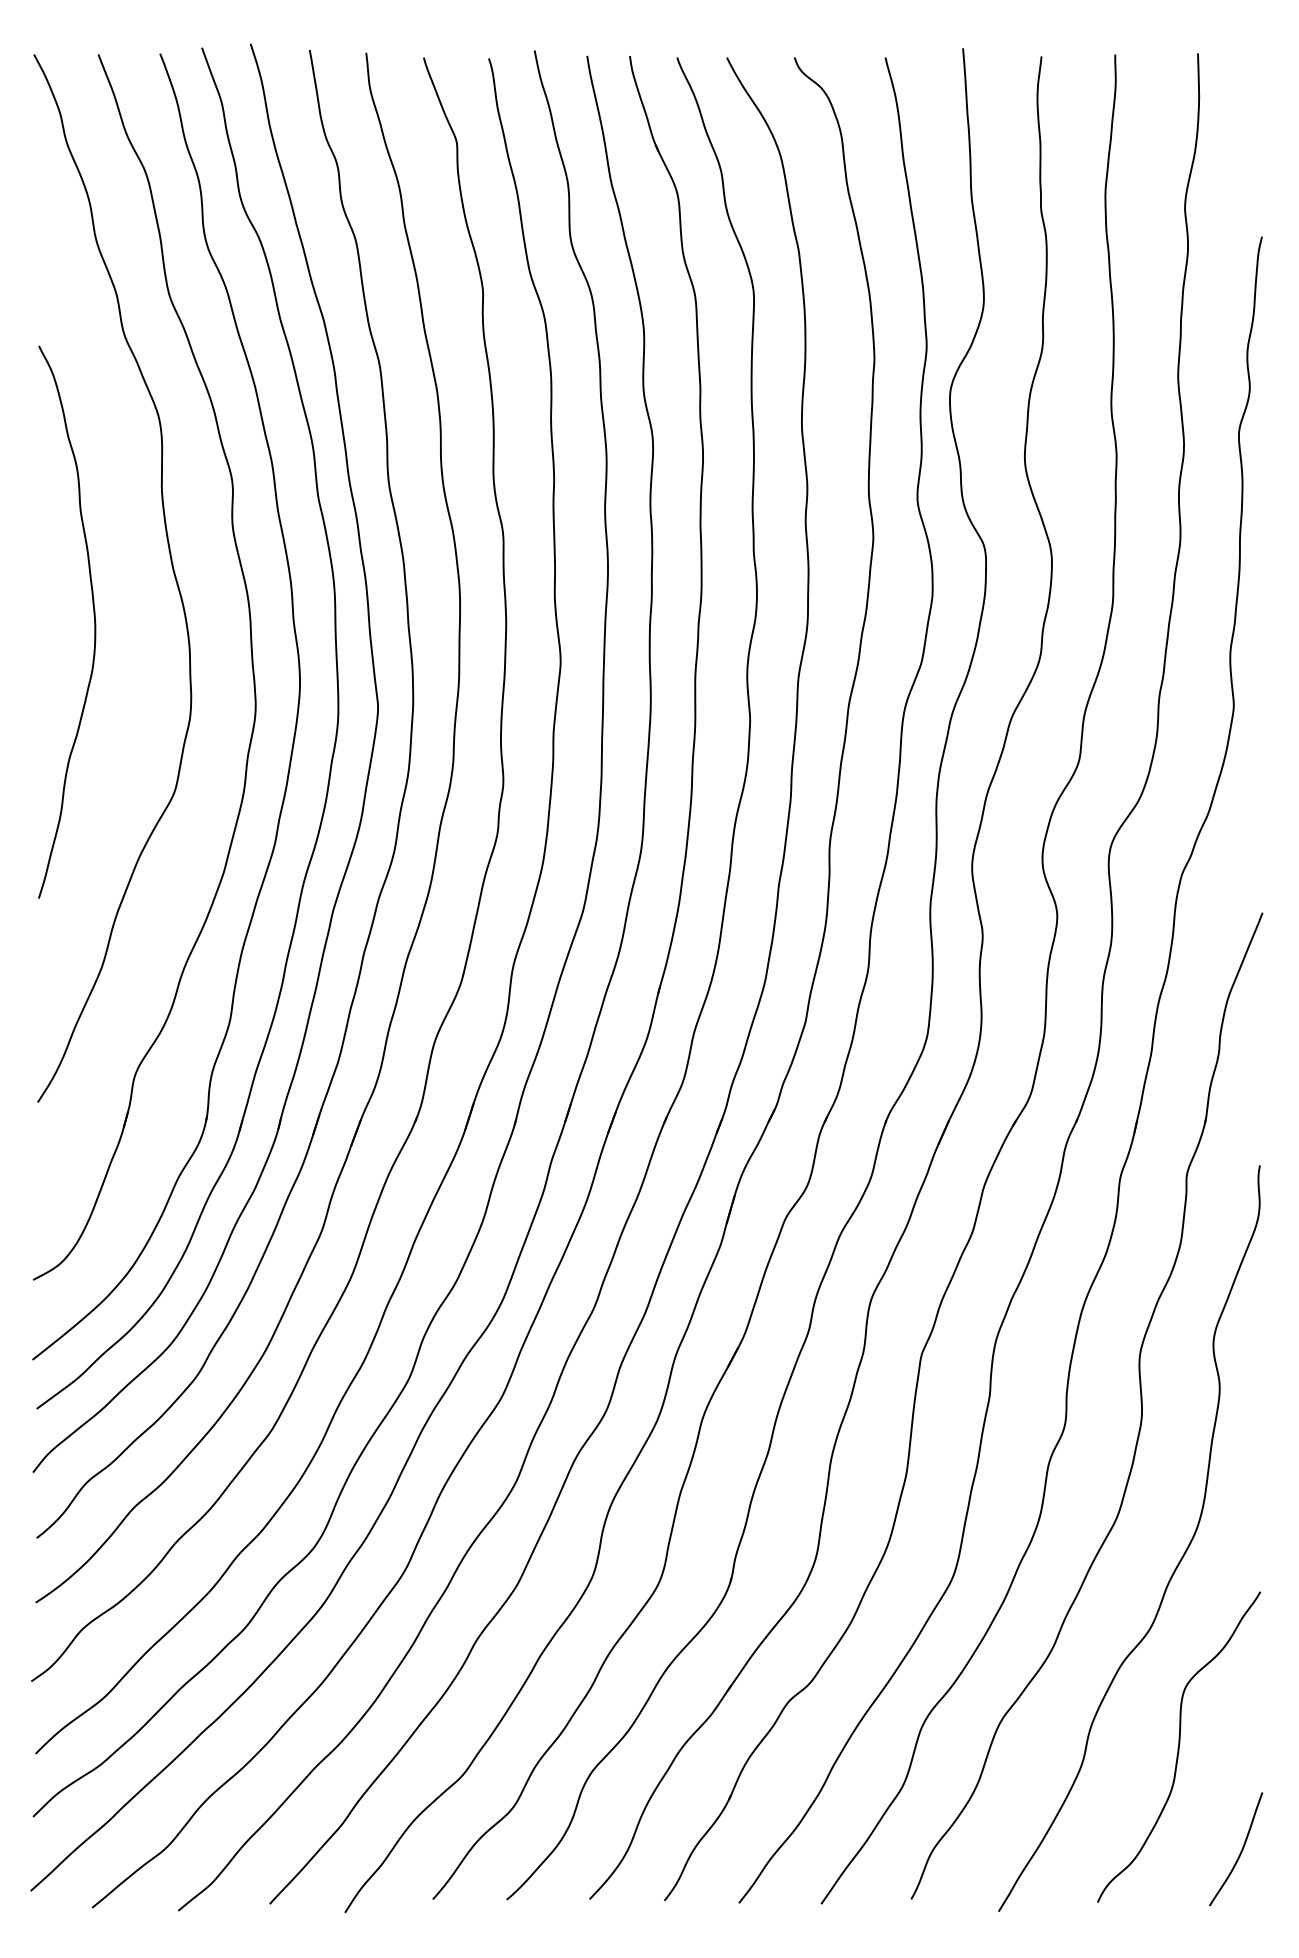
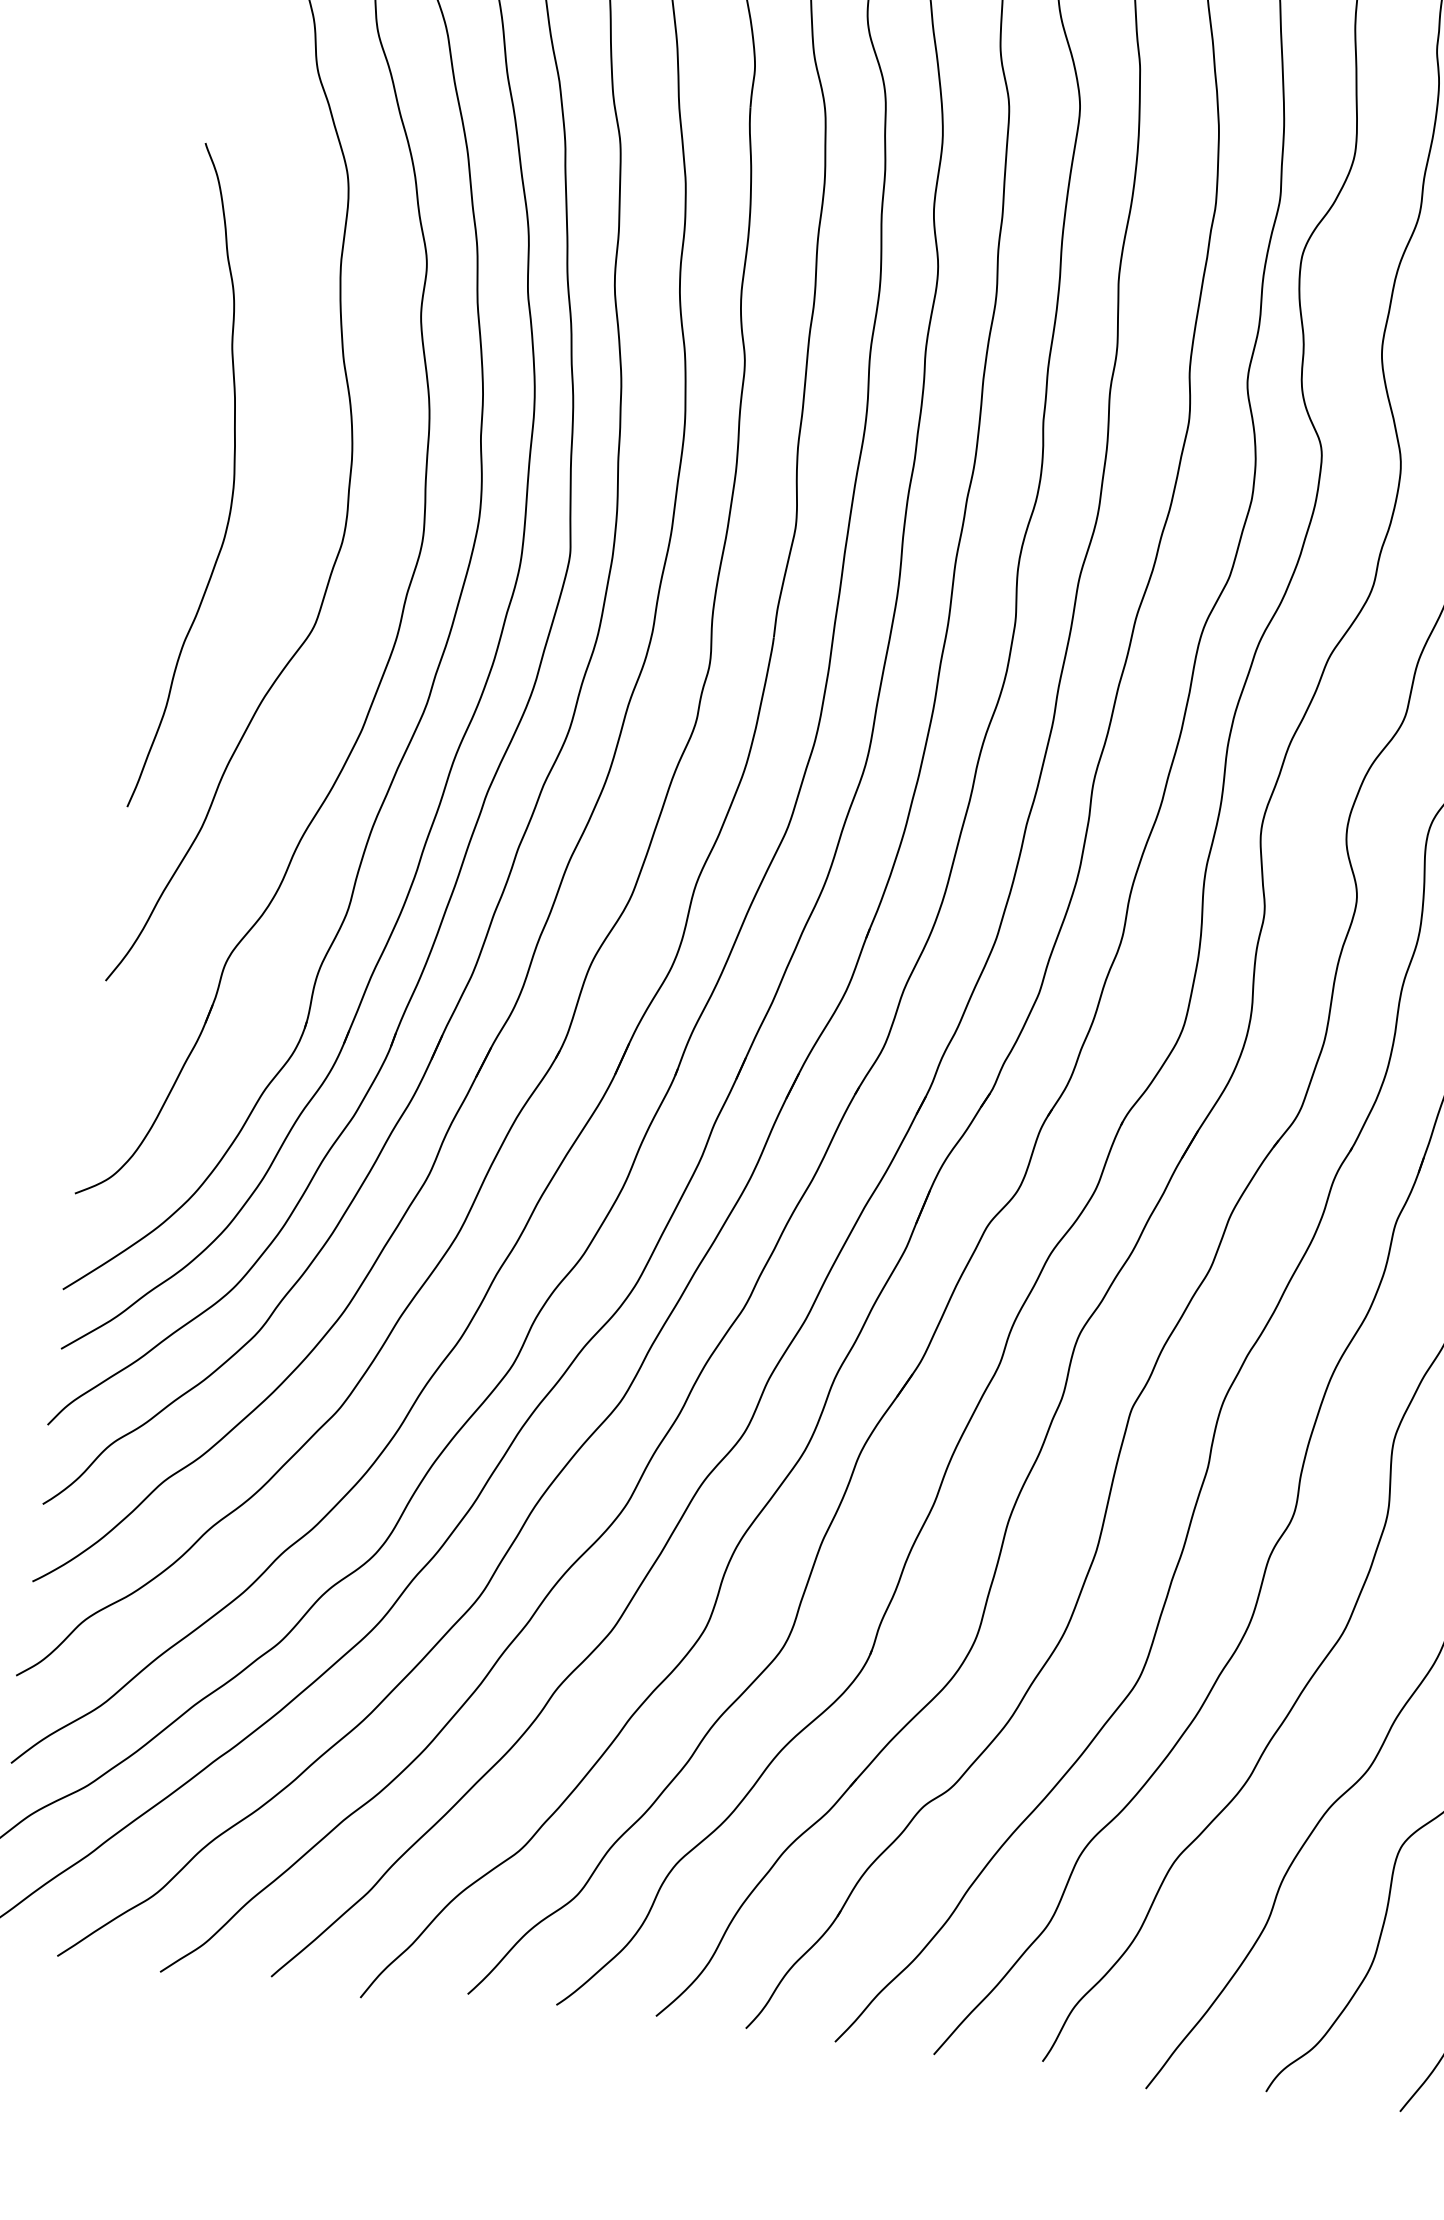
curve: (93, 616) -> (232, 475), moved

